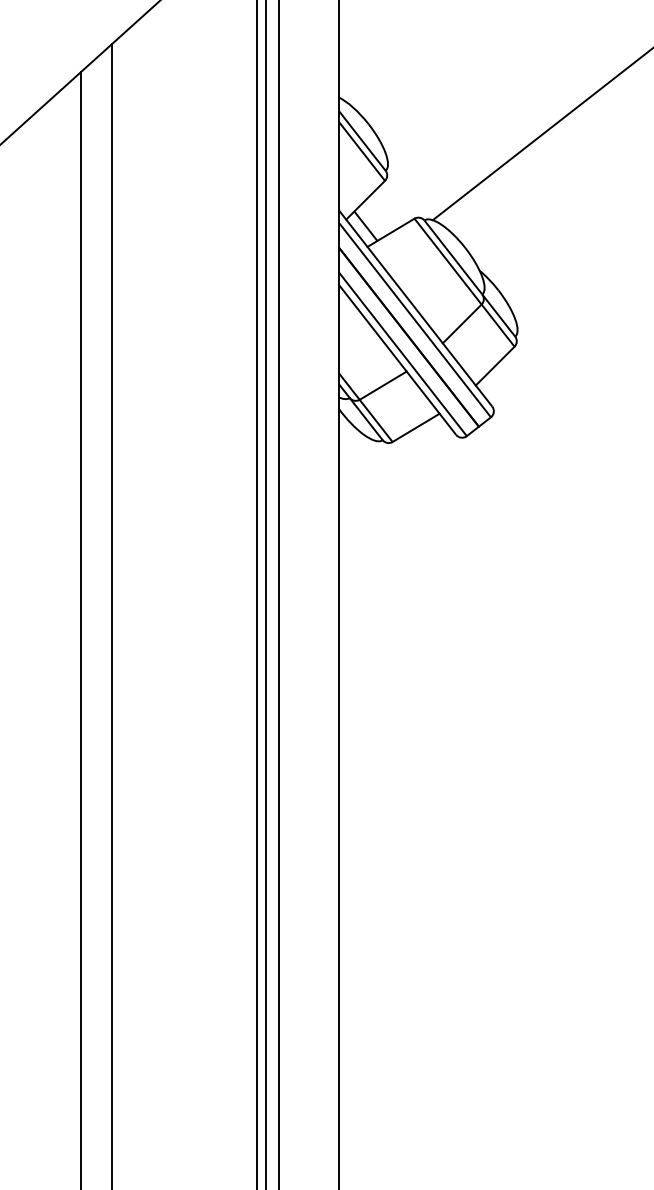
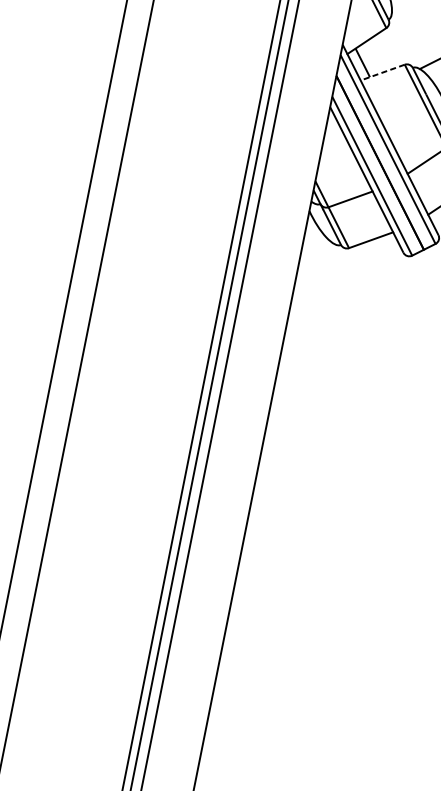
line: (390, 233) -> (382, 73), solid -> dashed

